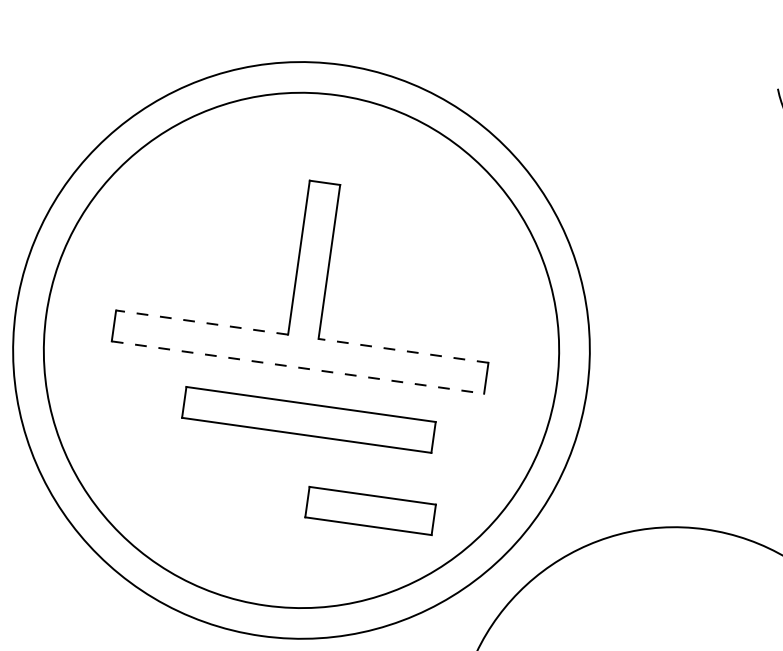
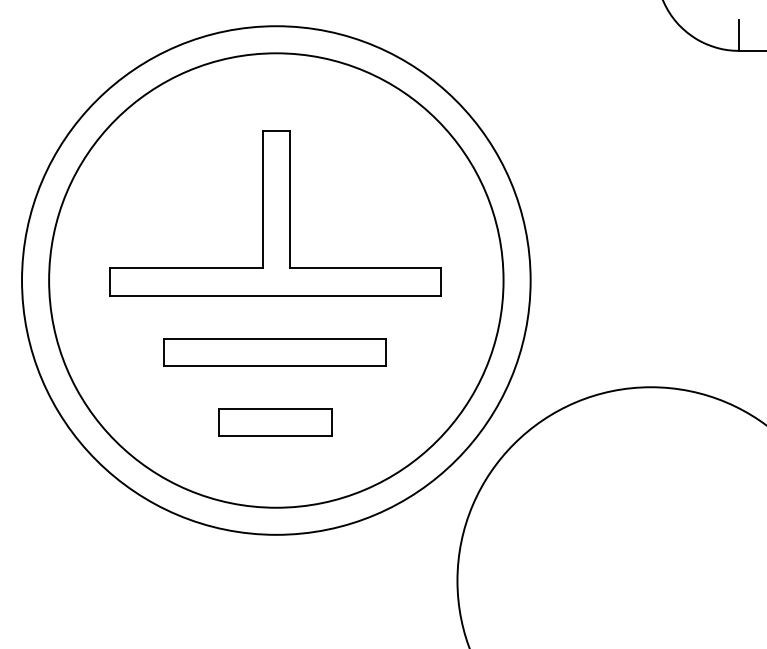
line: (202, 322) -> (186, 268), dashed -> solid
line: (403, 350) -> (365, 268), dashed -> solid
line: (298, 367) -> (275, 295), dashed -> solid
part: (307, 419) -> (274, 352), moved
part: (370, 511) -> (275, 422), moved

